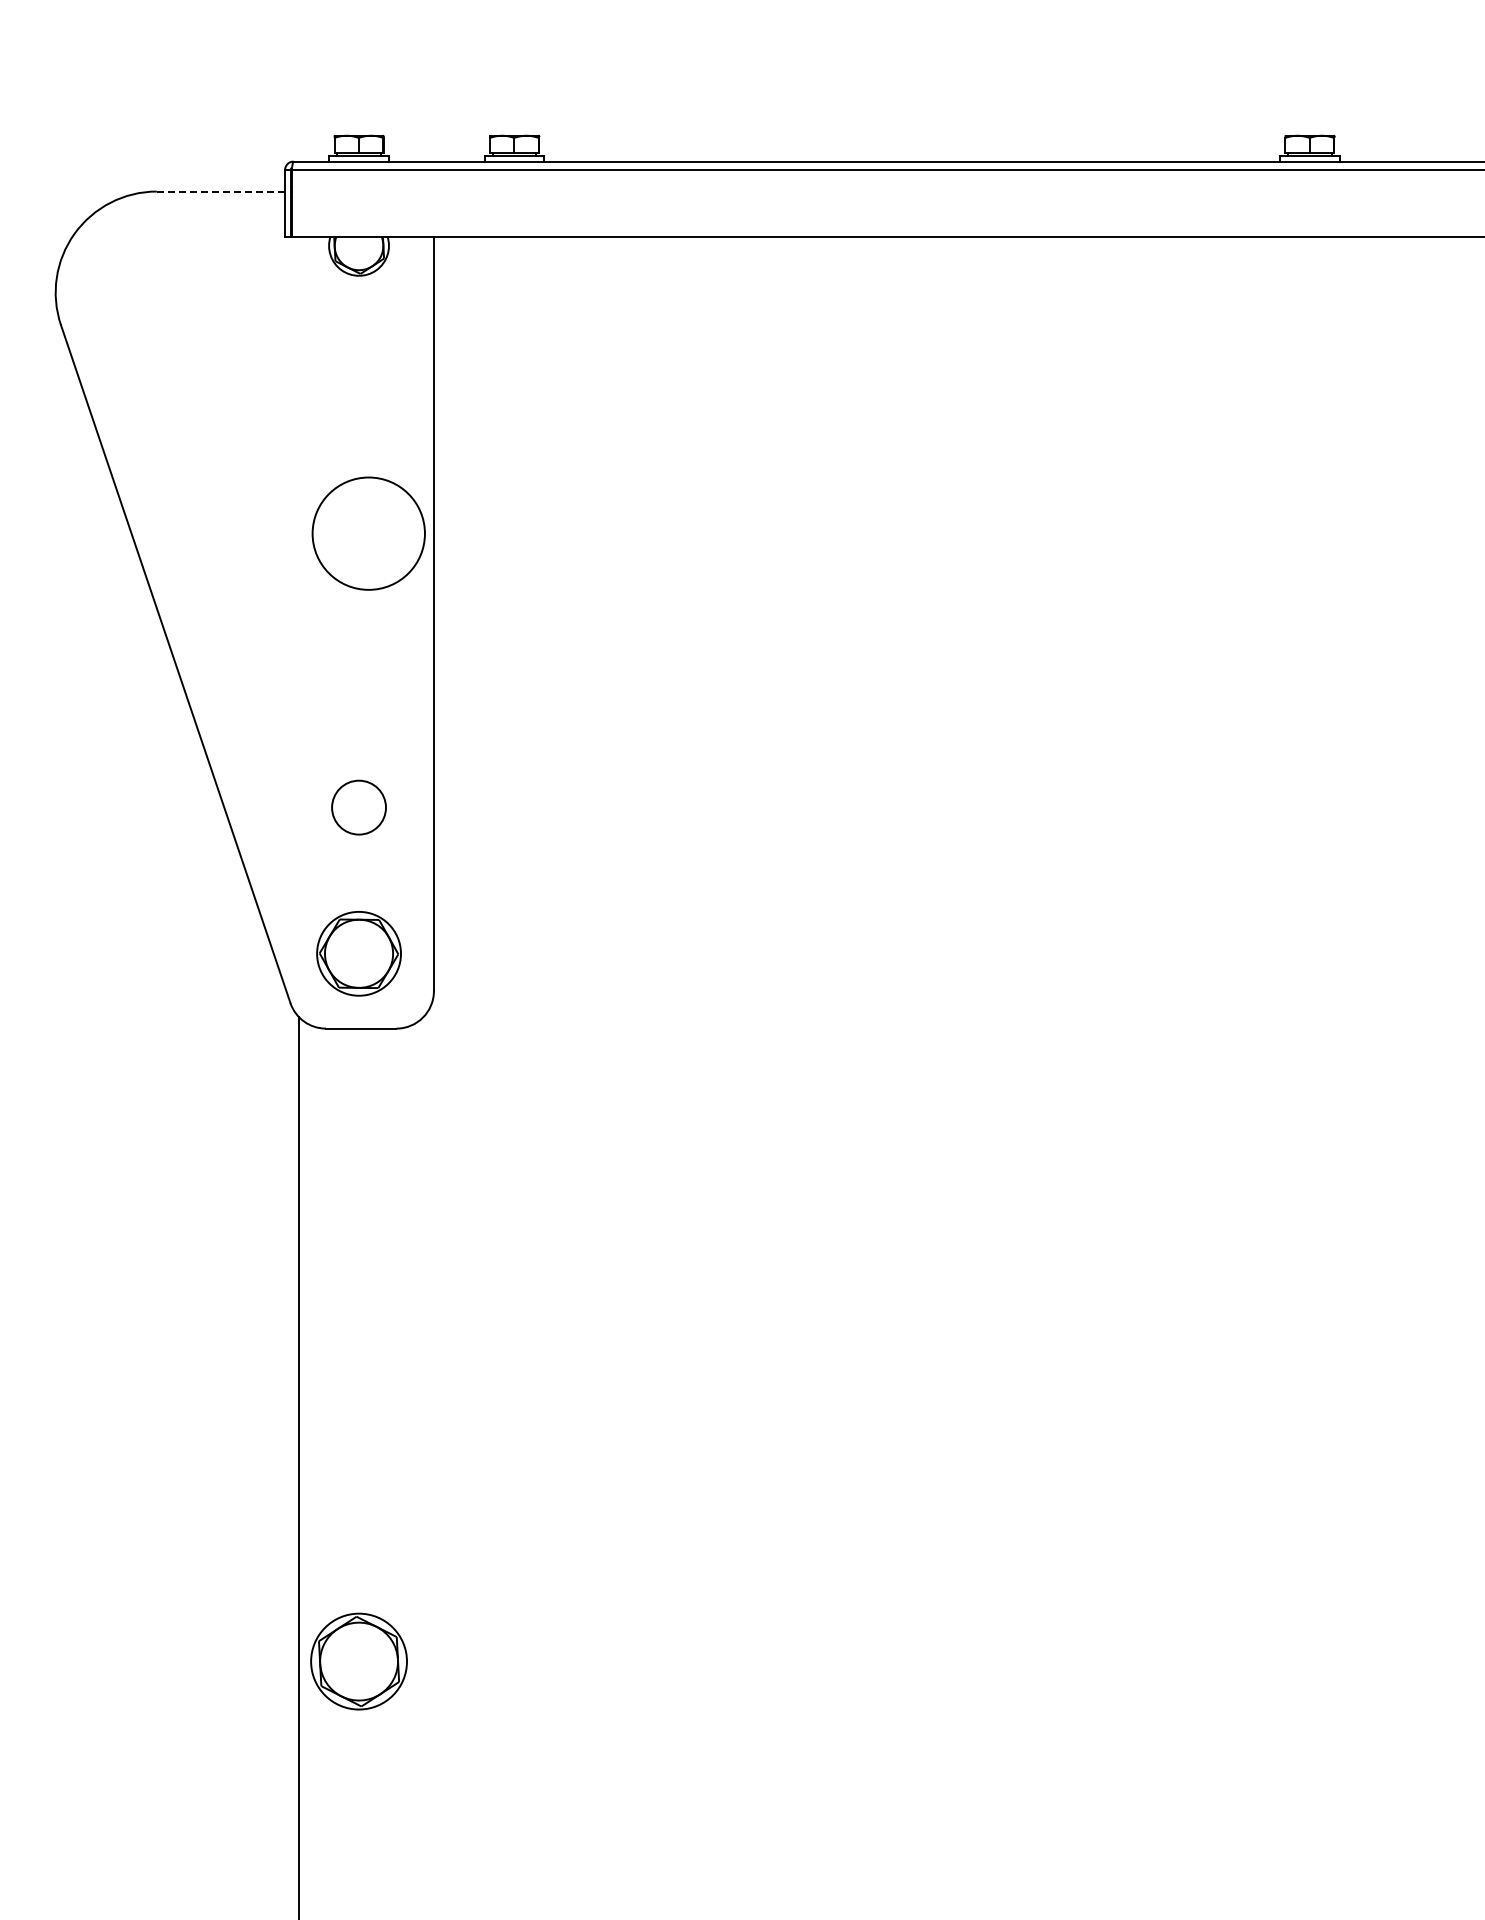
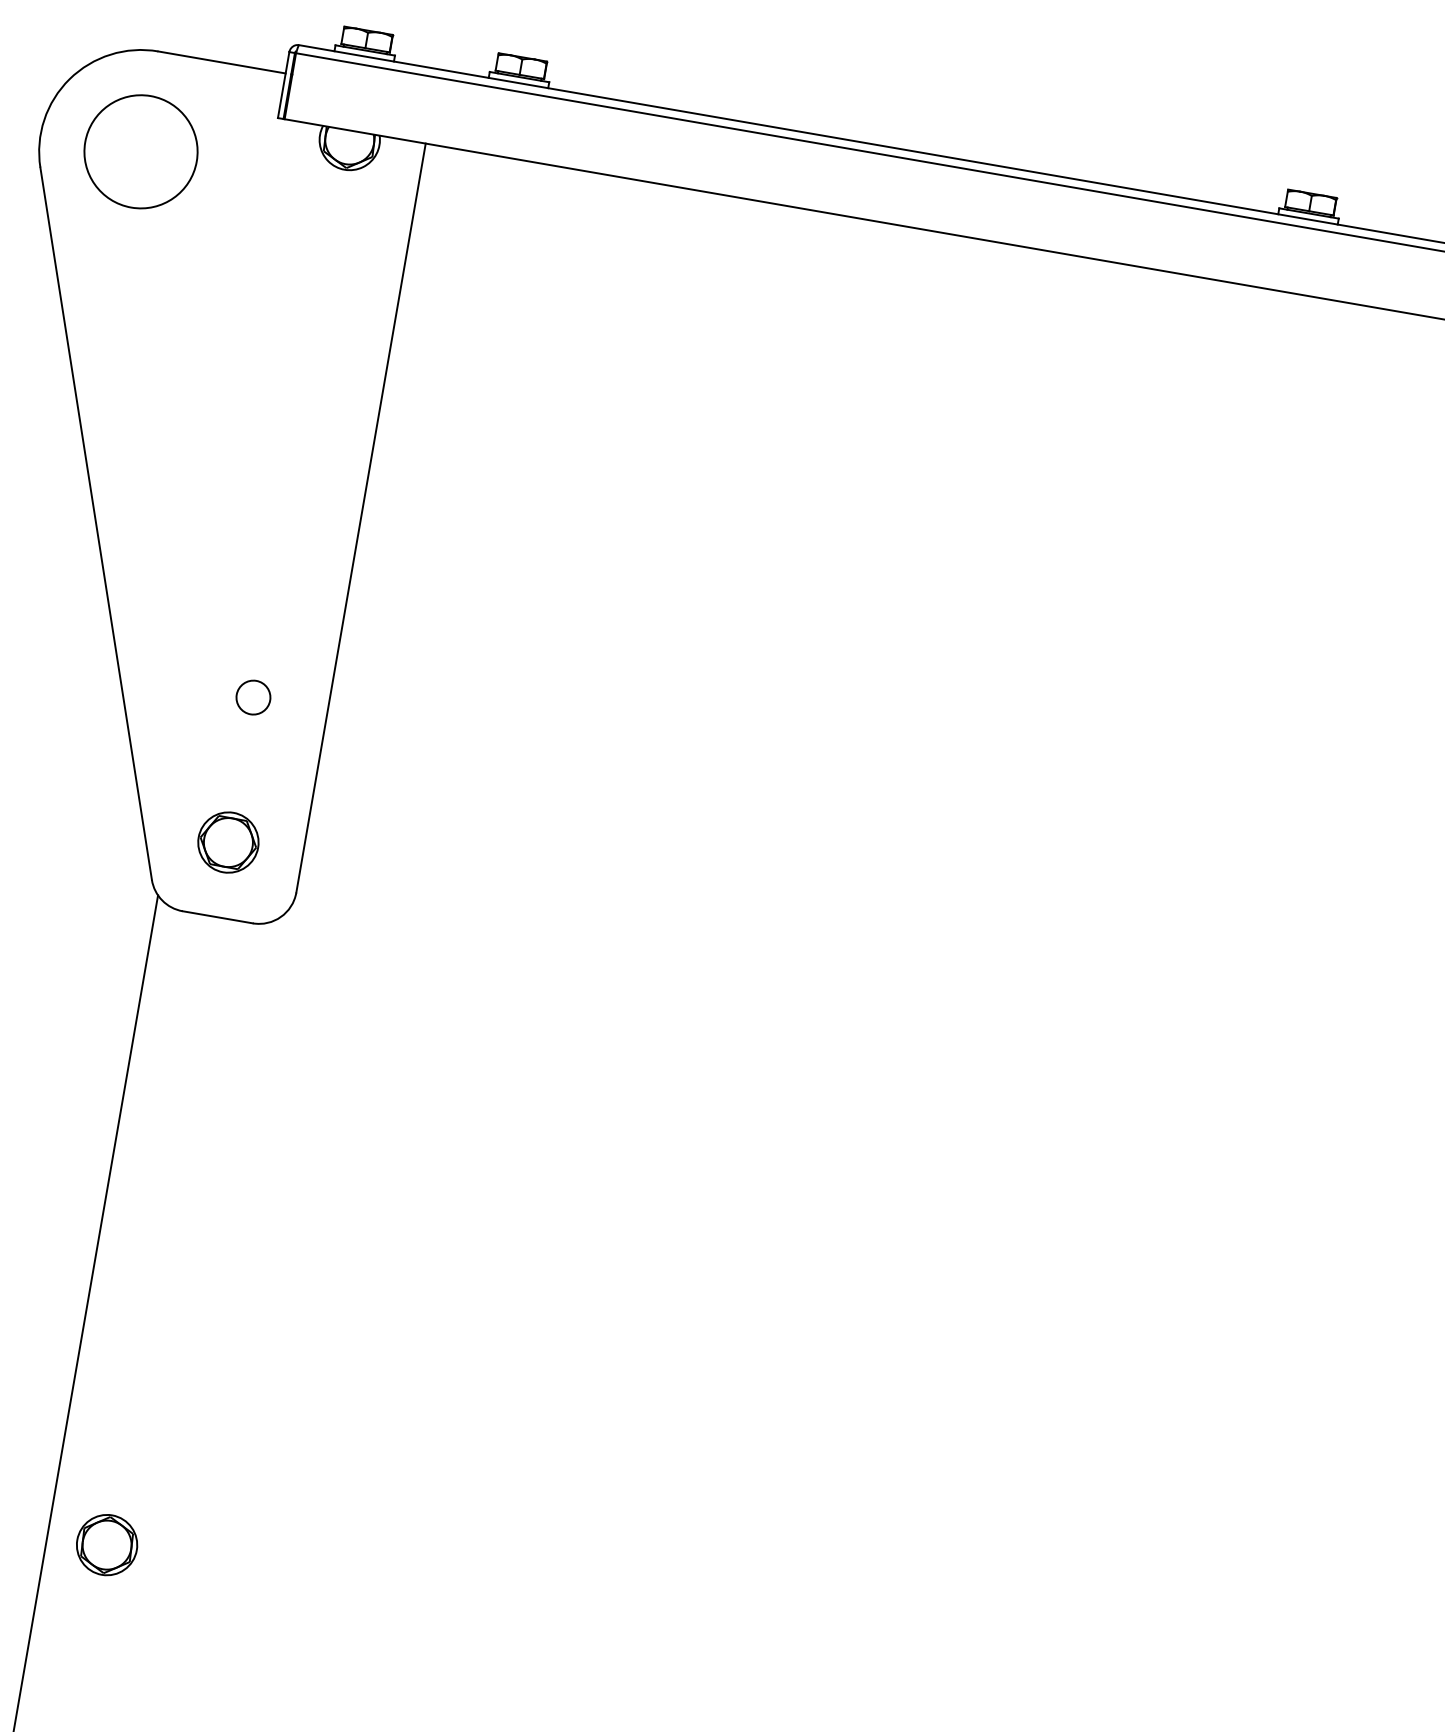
line: (220, 191) -> (221, 62), dashed -> solid
circle: (368, 533) -> (140, 151), moved
circle: (358, 807) -> (252, 697), size x0.62
part: (358, 953) -> (227, 842), size x0.71
part: (358, 1661) -> (106, 1544), size x0.62

